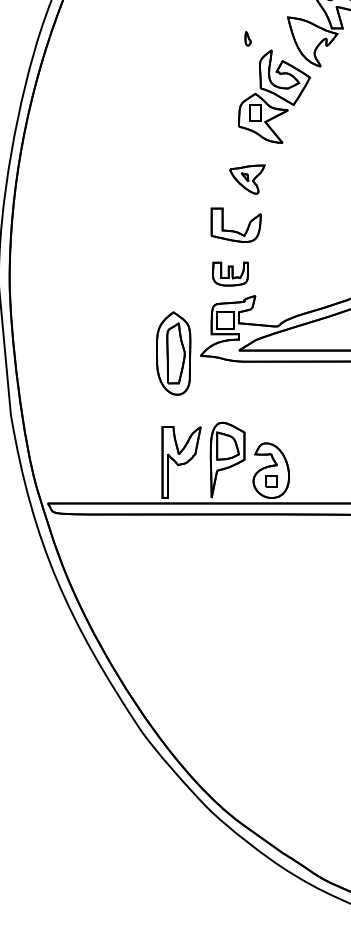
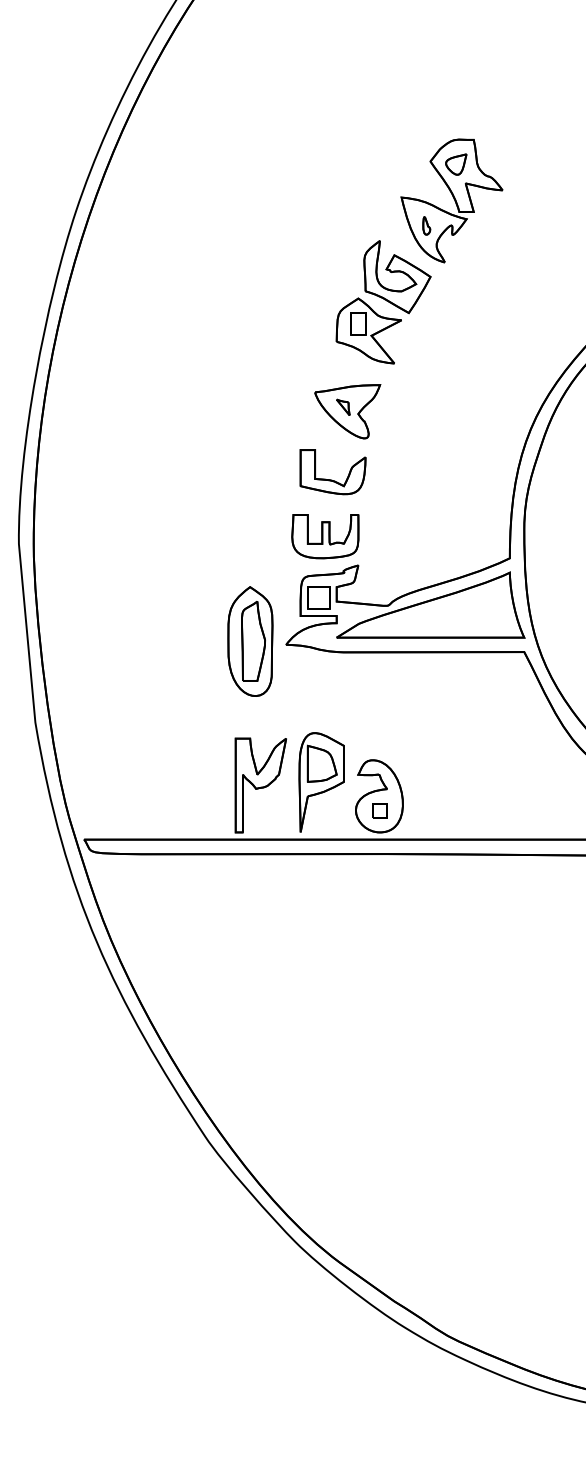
part: (247, 38) -> (426, 225), moved
part: (247, 179) -> (347, 411), size x1.43
part: (230, 274) -> (325, 536), size x1.43

